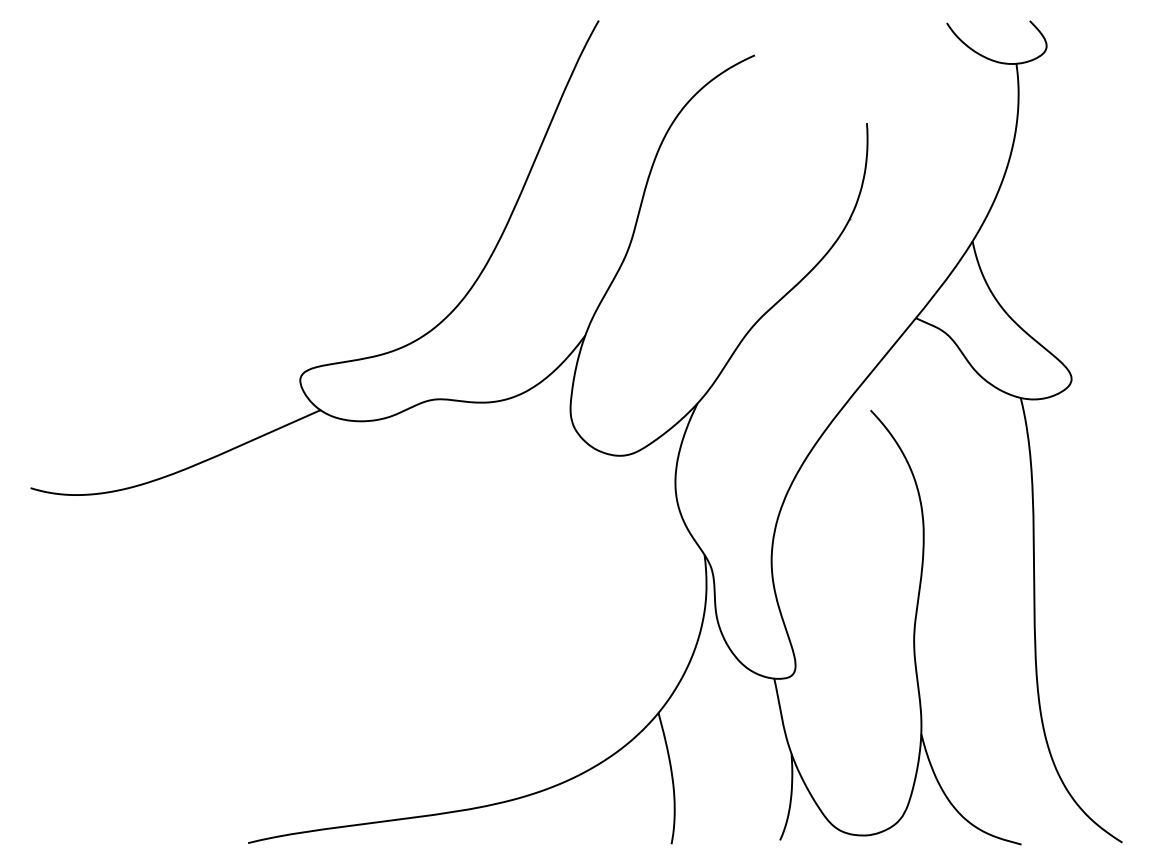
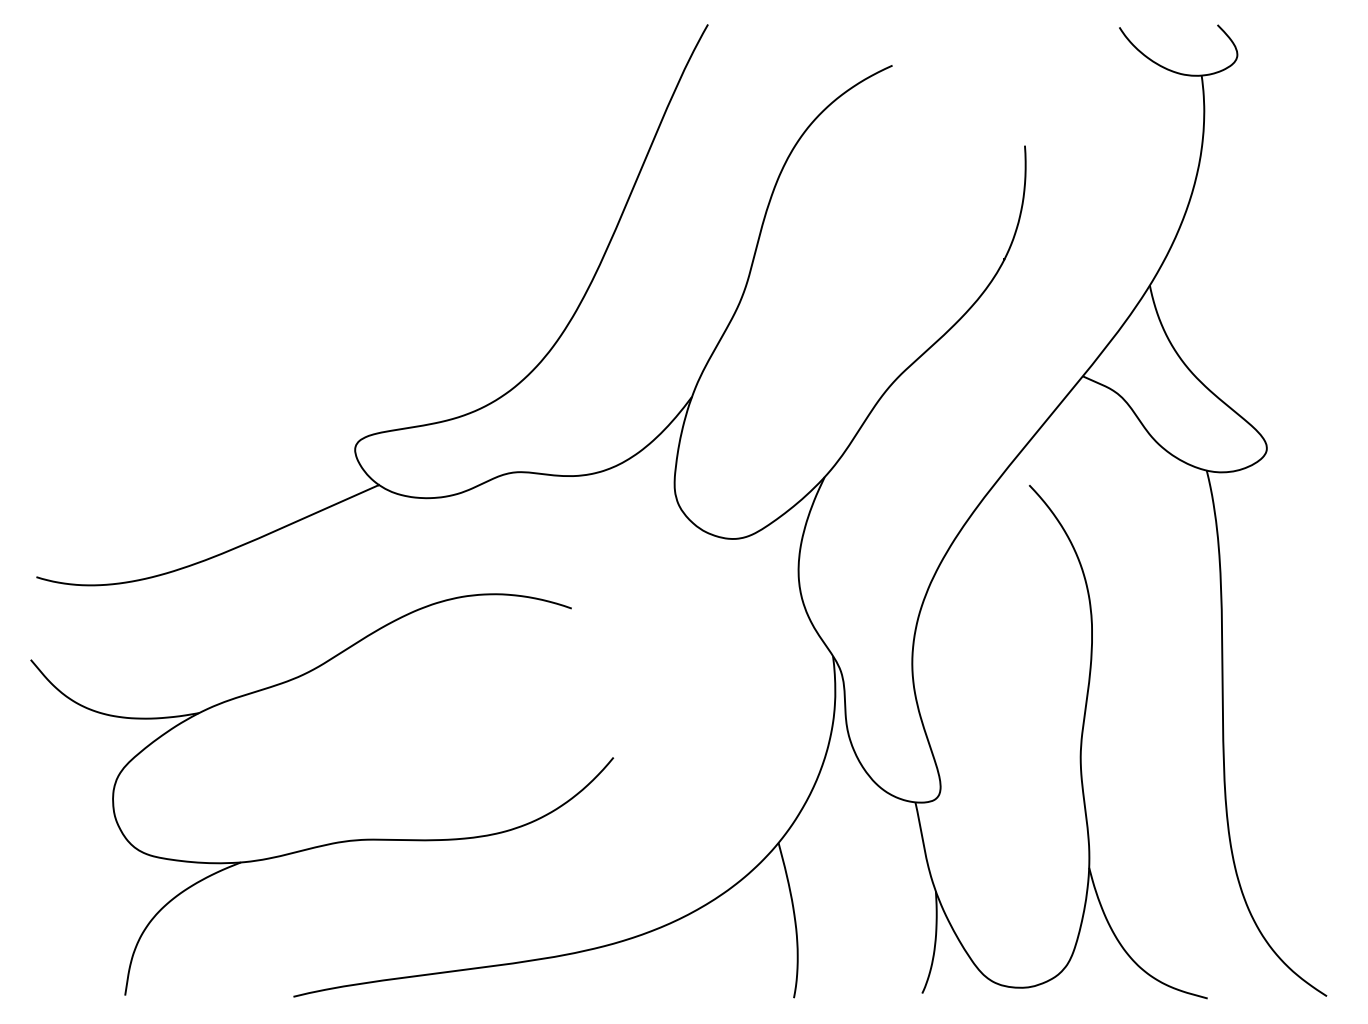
part: (280, 712) -> (331, 842), added

